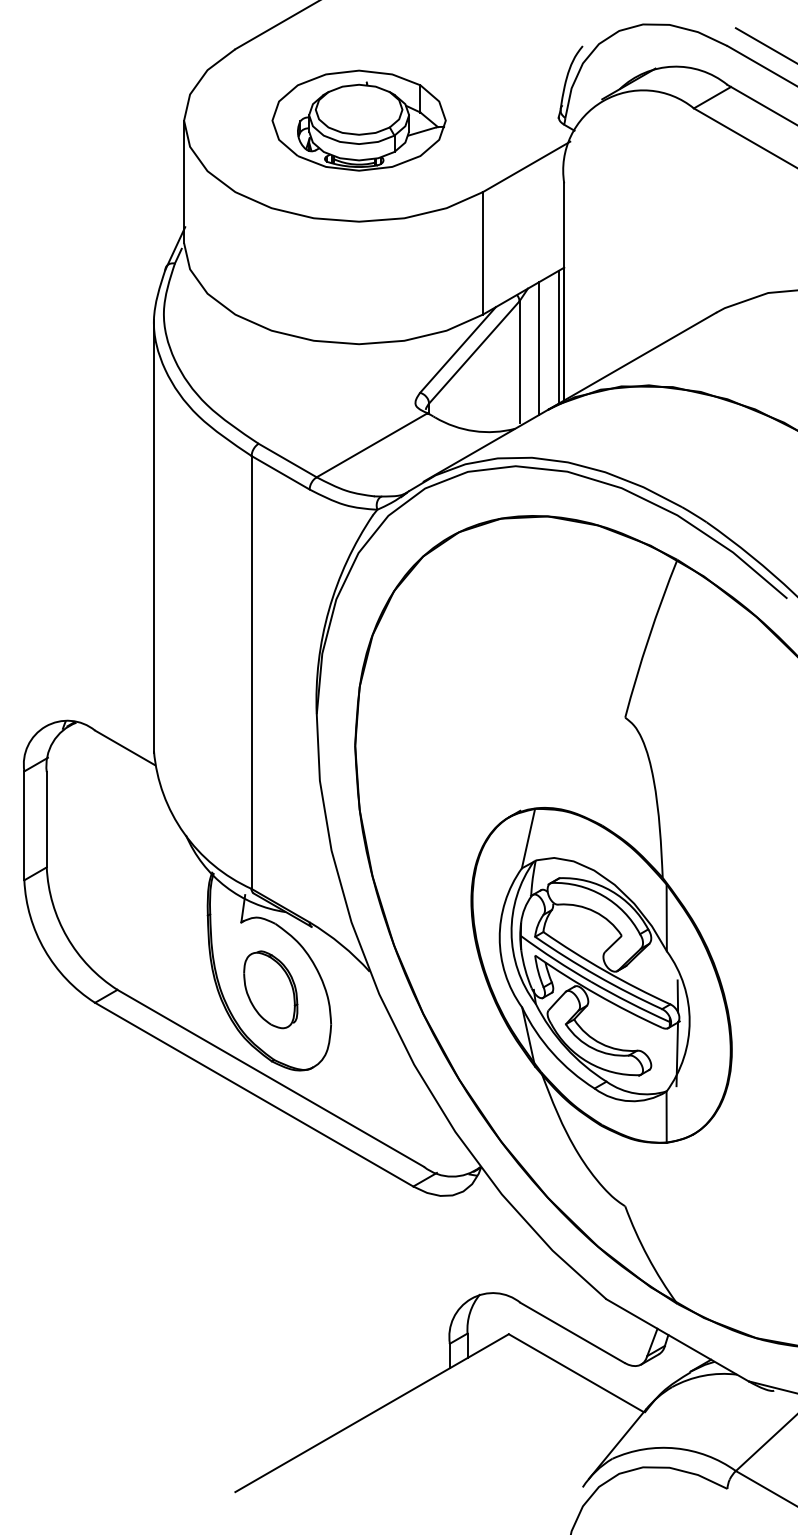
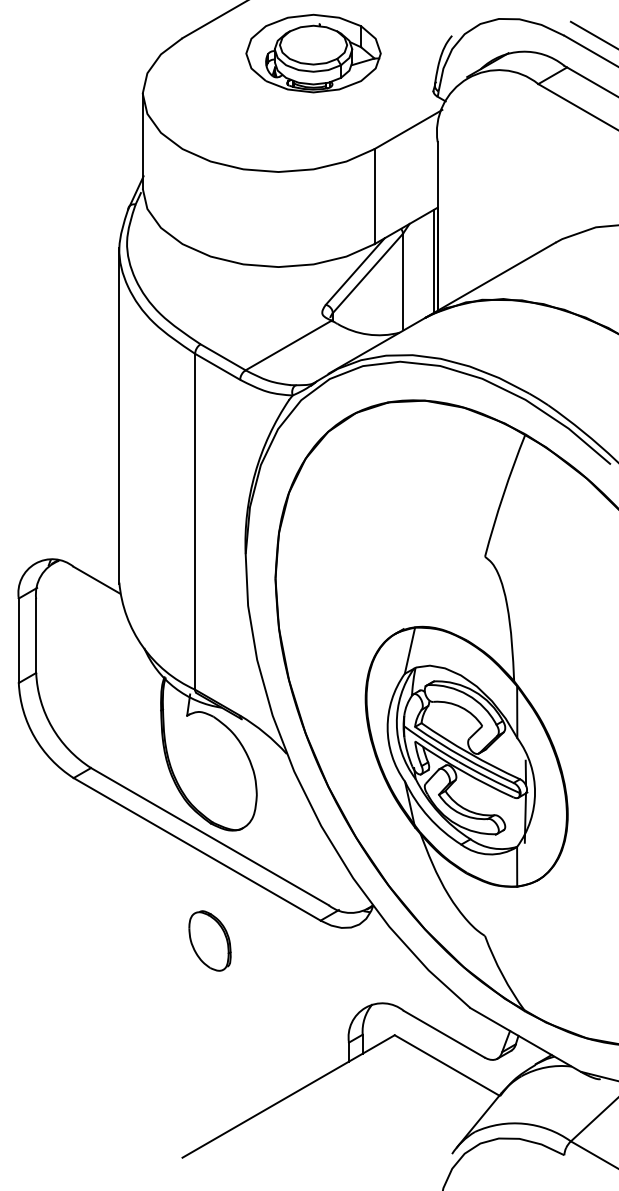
part: (359, 120) -> (313, 53), moved
line: (539, 347) -> (418, 269), removed
part: (270, 989) -> (209, 940), moved

